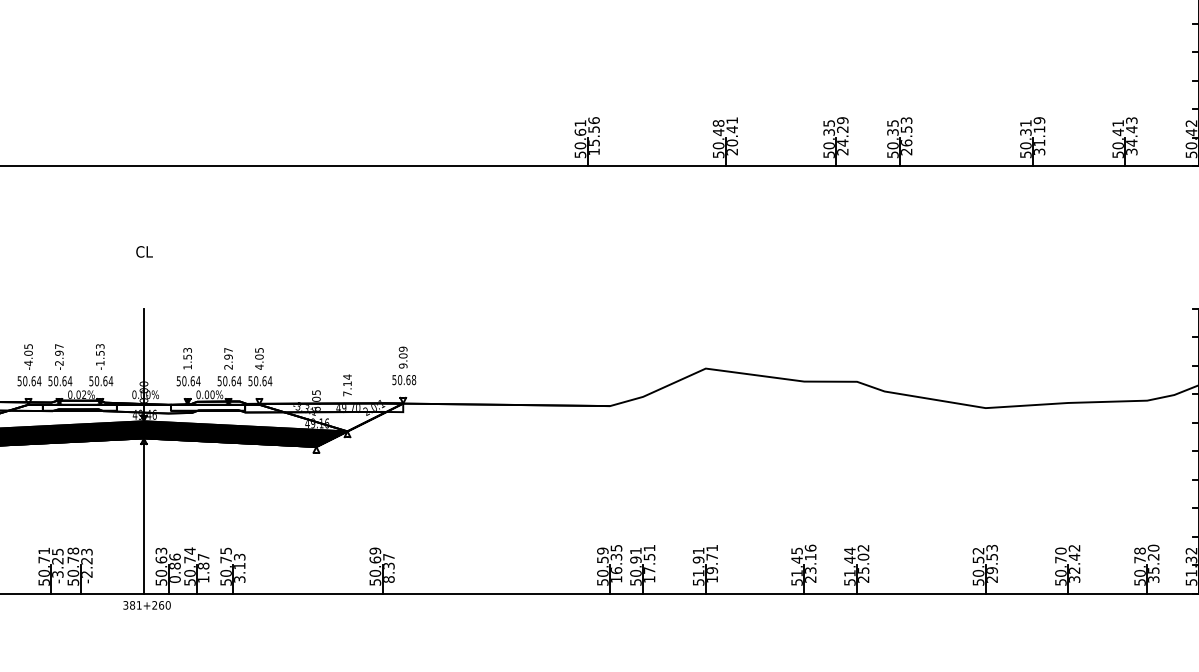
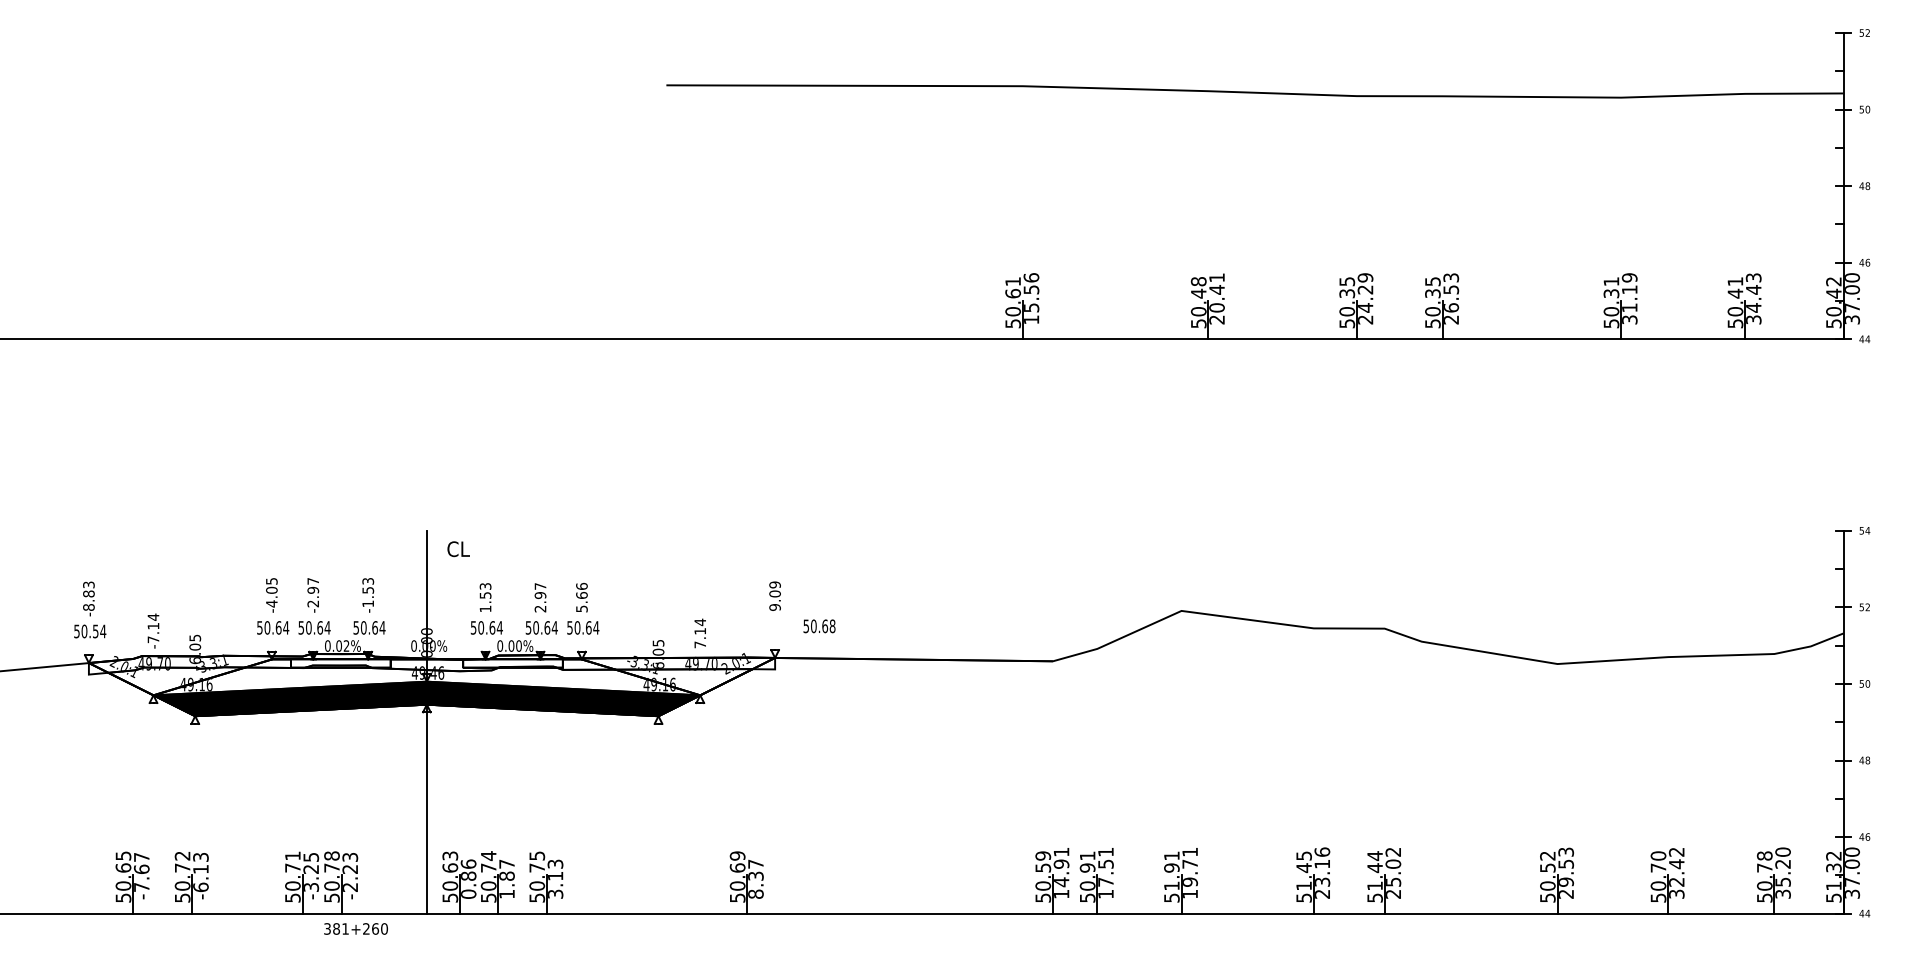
text: (144, 252) -> (458, 549), moved
text: (259, 358) -> (581, 597), 4.05 -> 5.66
text: (404, 380) -> (819, 626), moved
text: (616, 559) -> (1061, 867), 16.35 -> 14.91
text: (146, 605) -> (355, 928), moved

